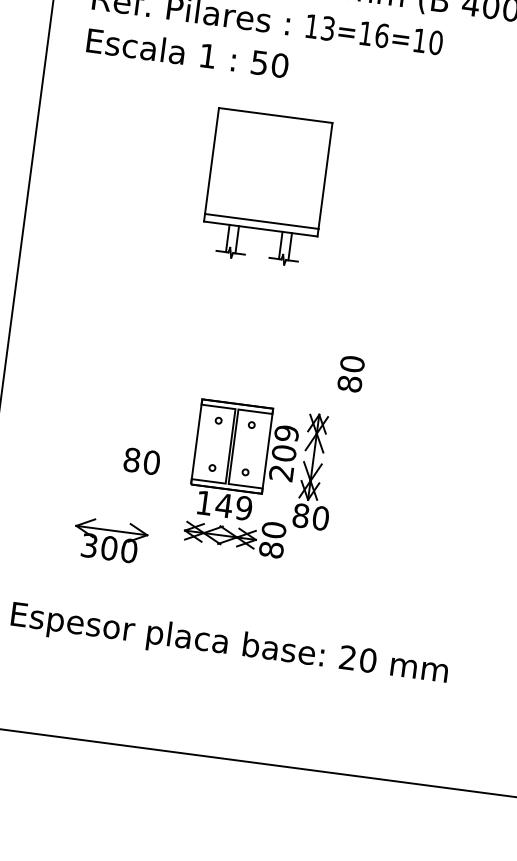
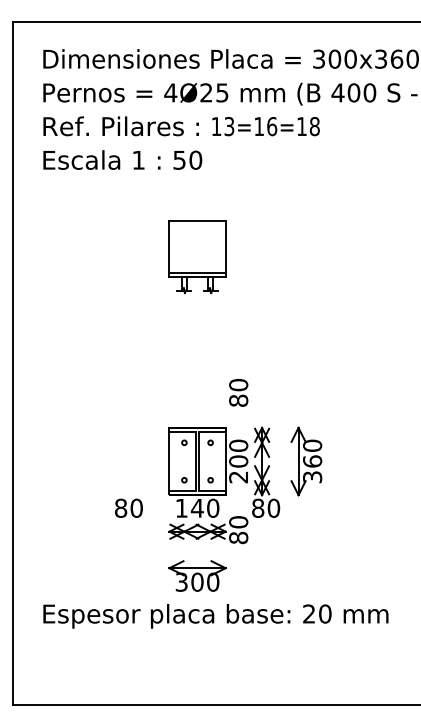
text: (435, 42) -> (314, 126), 13=16=10 -> 13=16=18
part: (266, 187) -> (197, 256), size x0.62
text: (350, 373) -> (238, 392), moved
text: (286, 433) -> (238, 445), 209 -> 200
text: (141, 460) -> (128, 507), moved
part: (369, 464) -> (306, 461), added
text: (244, 508) -> (213, 508), 149 -> 140
part: (110, 539) -> (197, 575), moved

